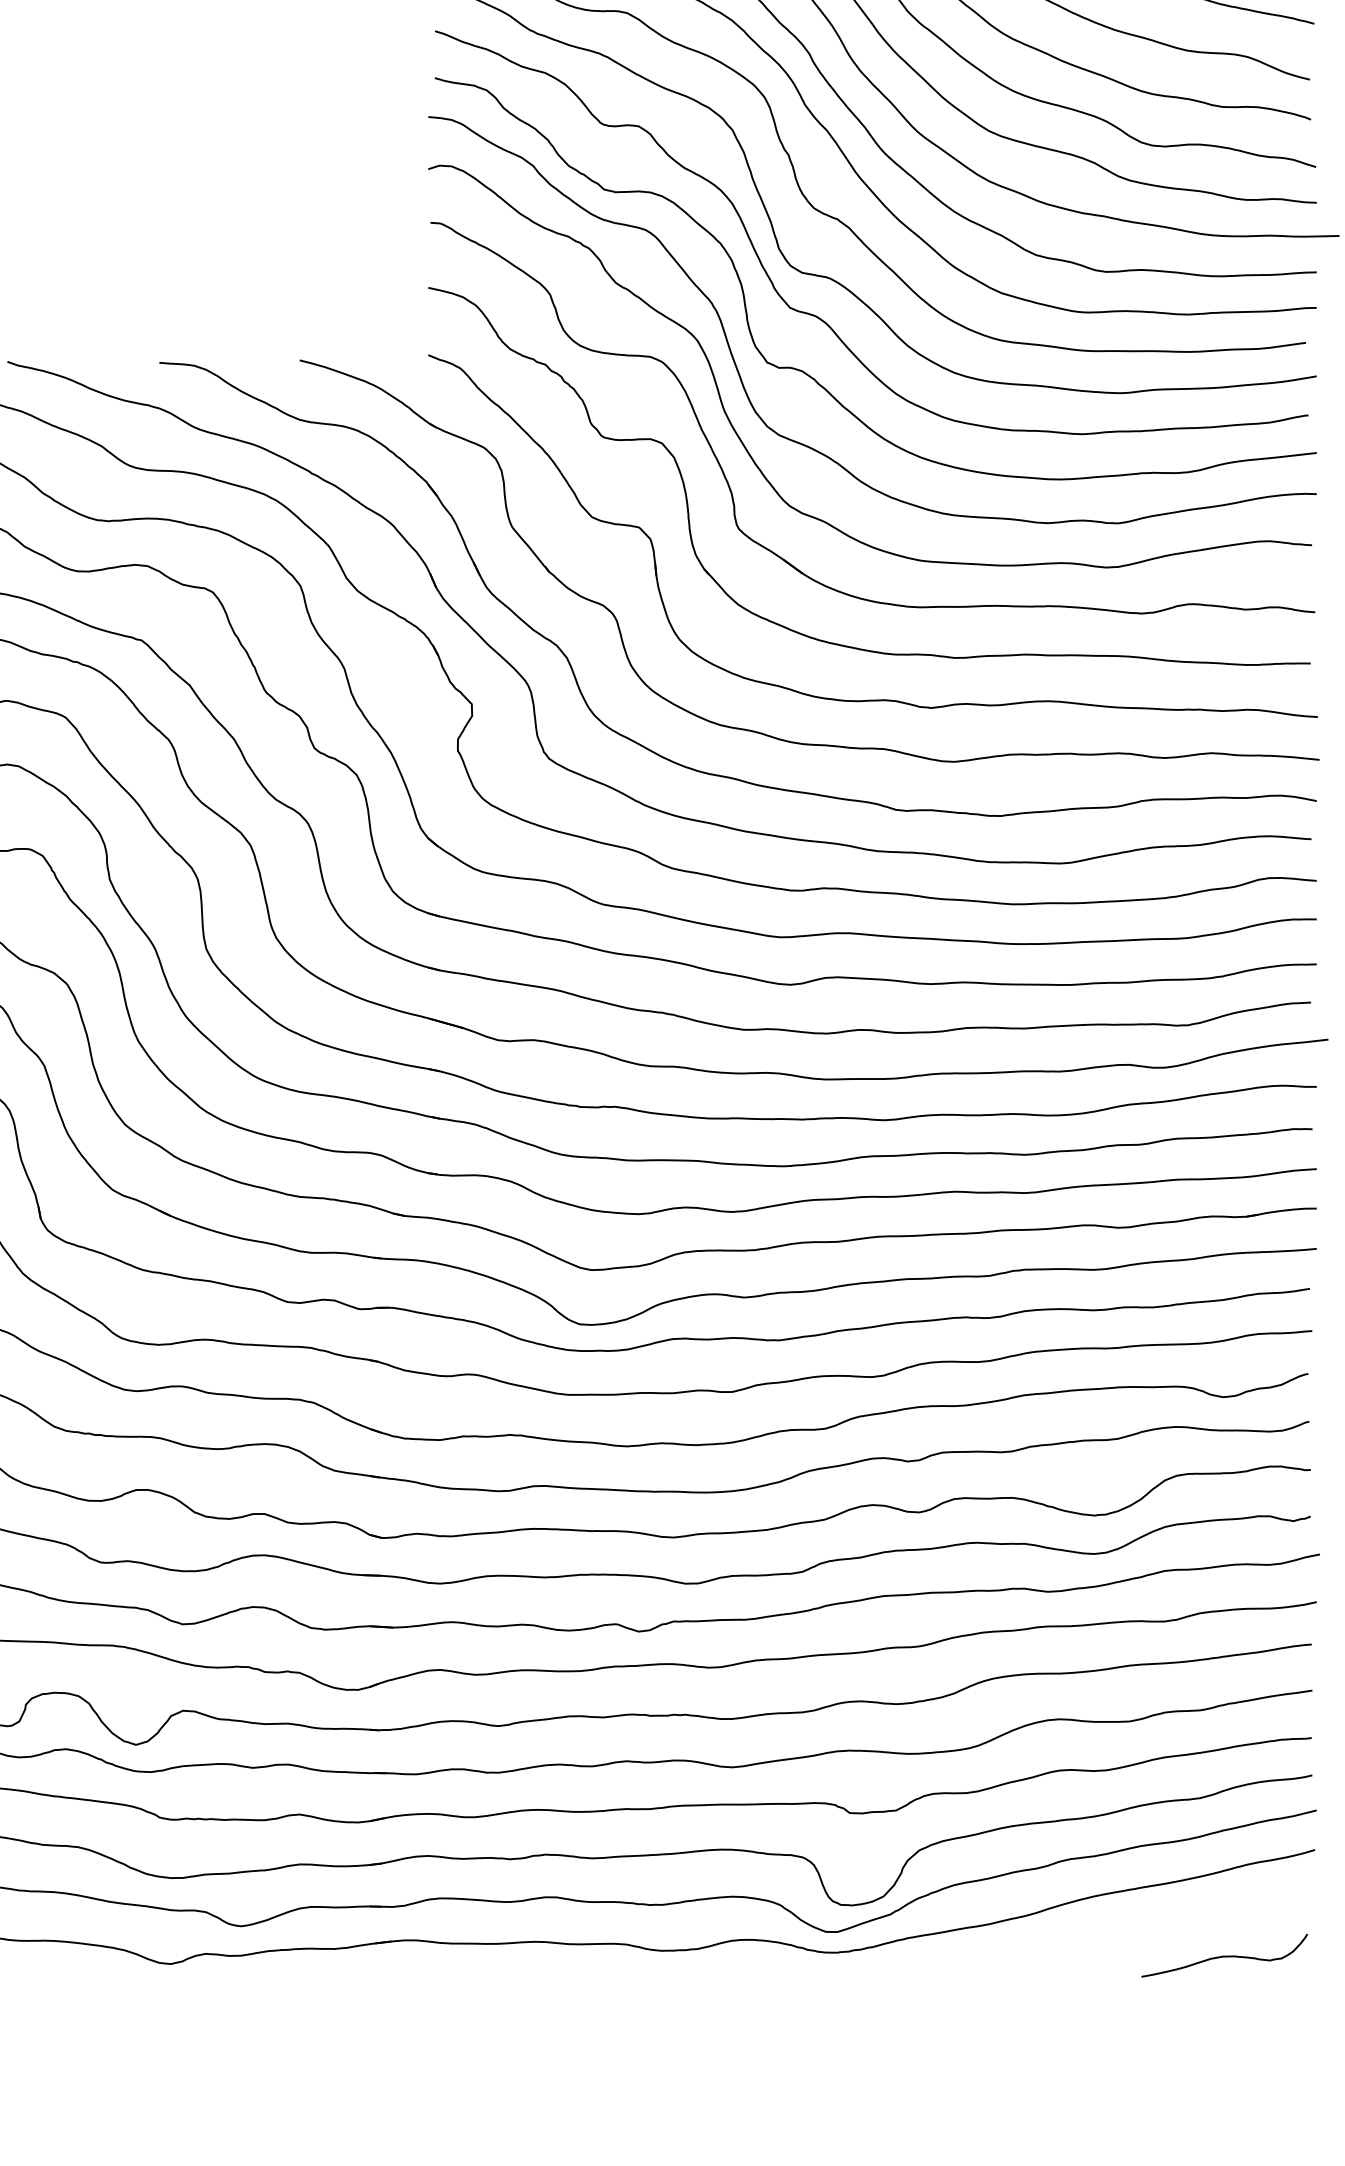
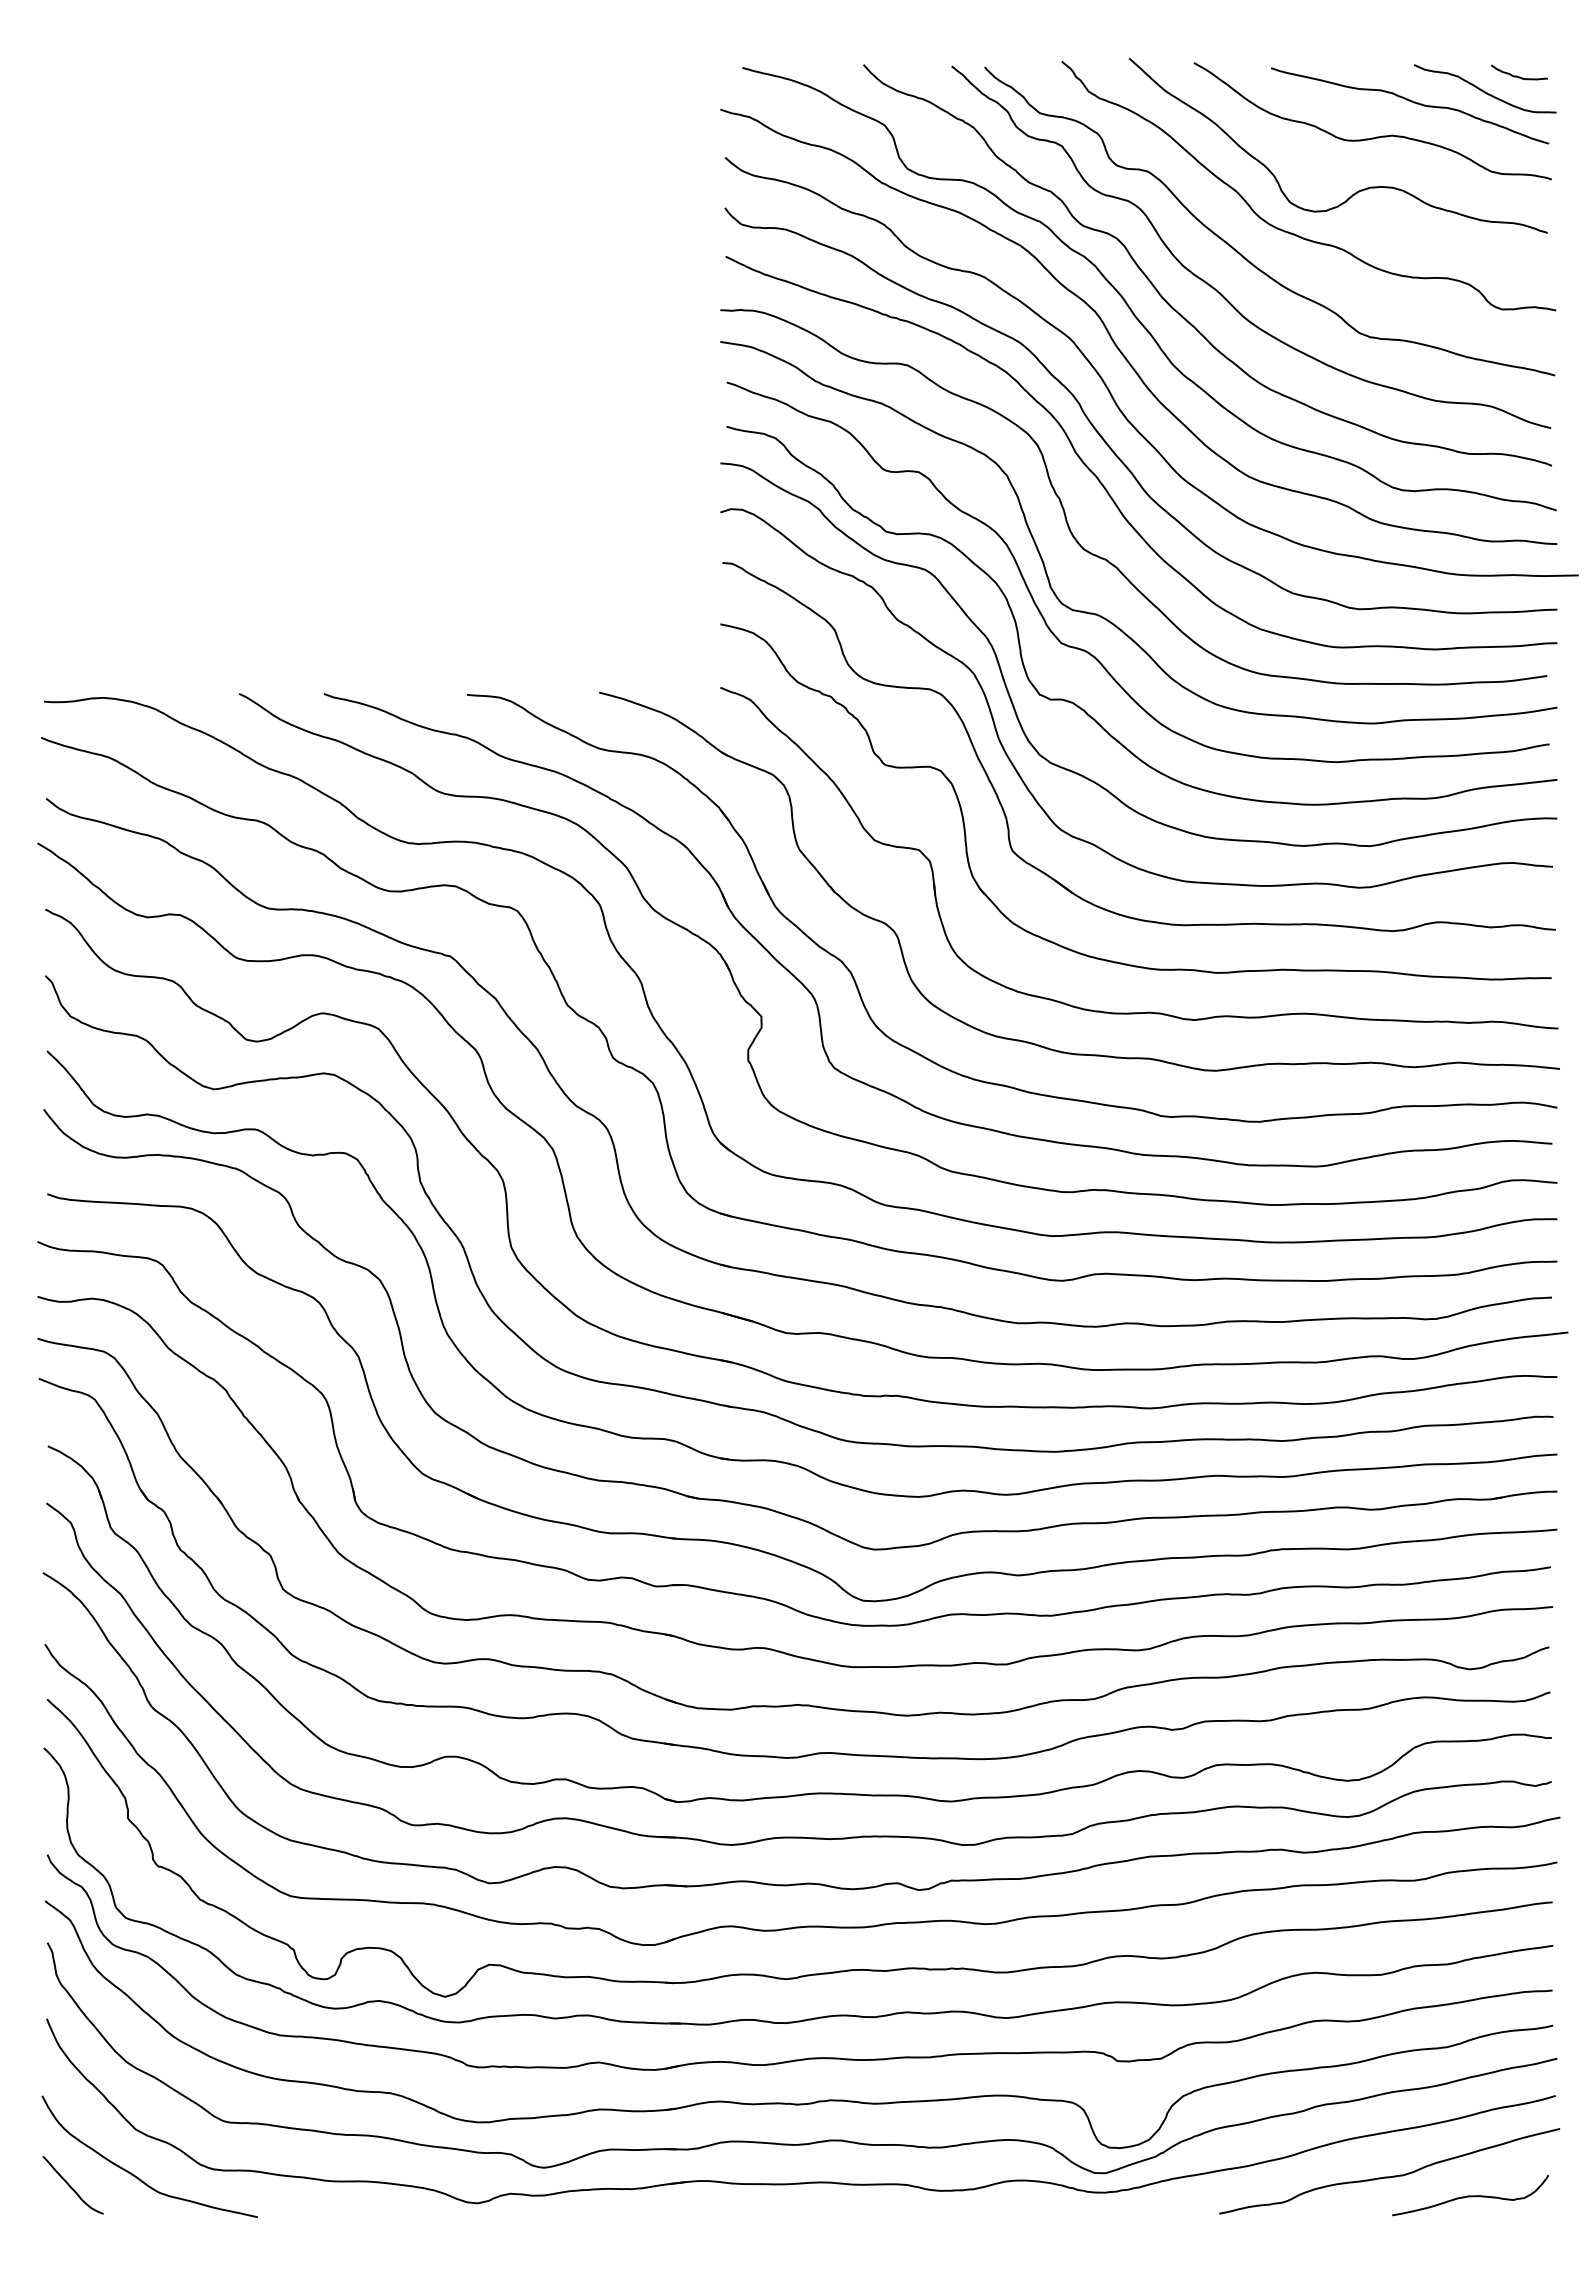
curve: (1138, 1935) -> (1389, 2176), added

